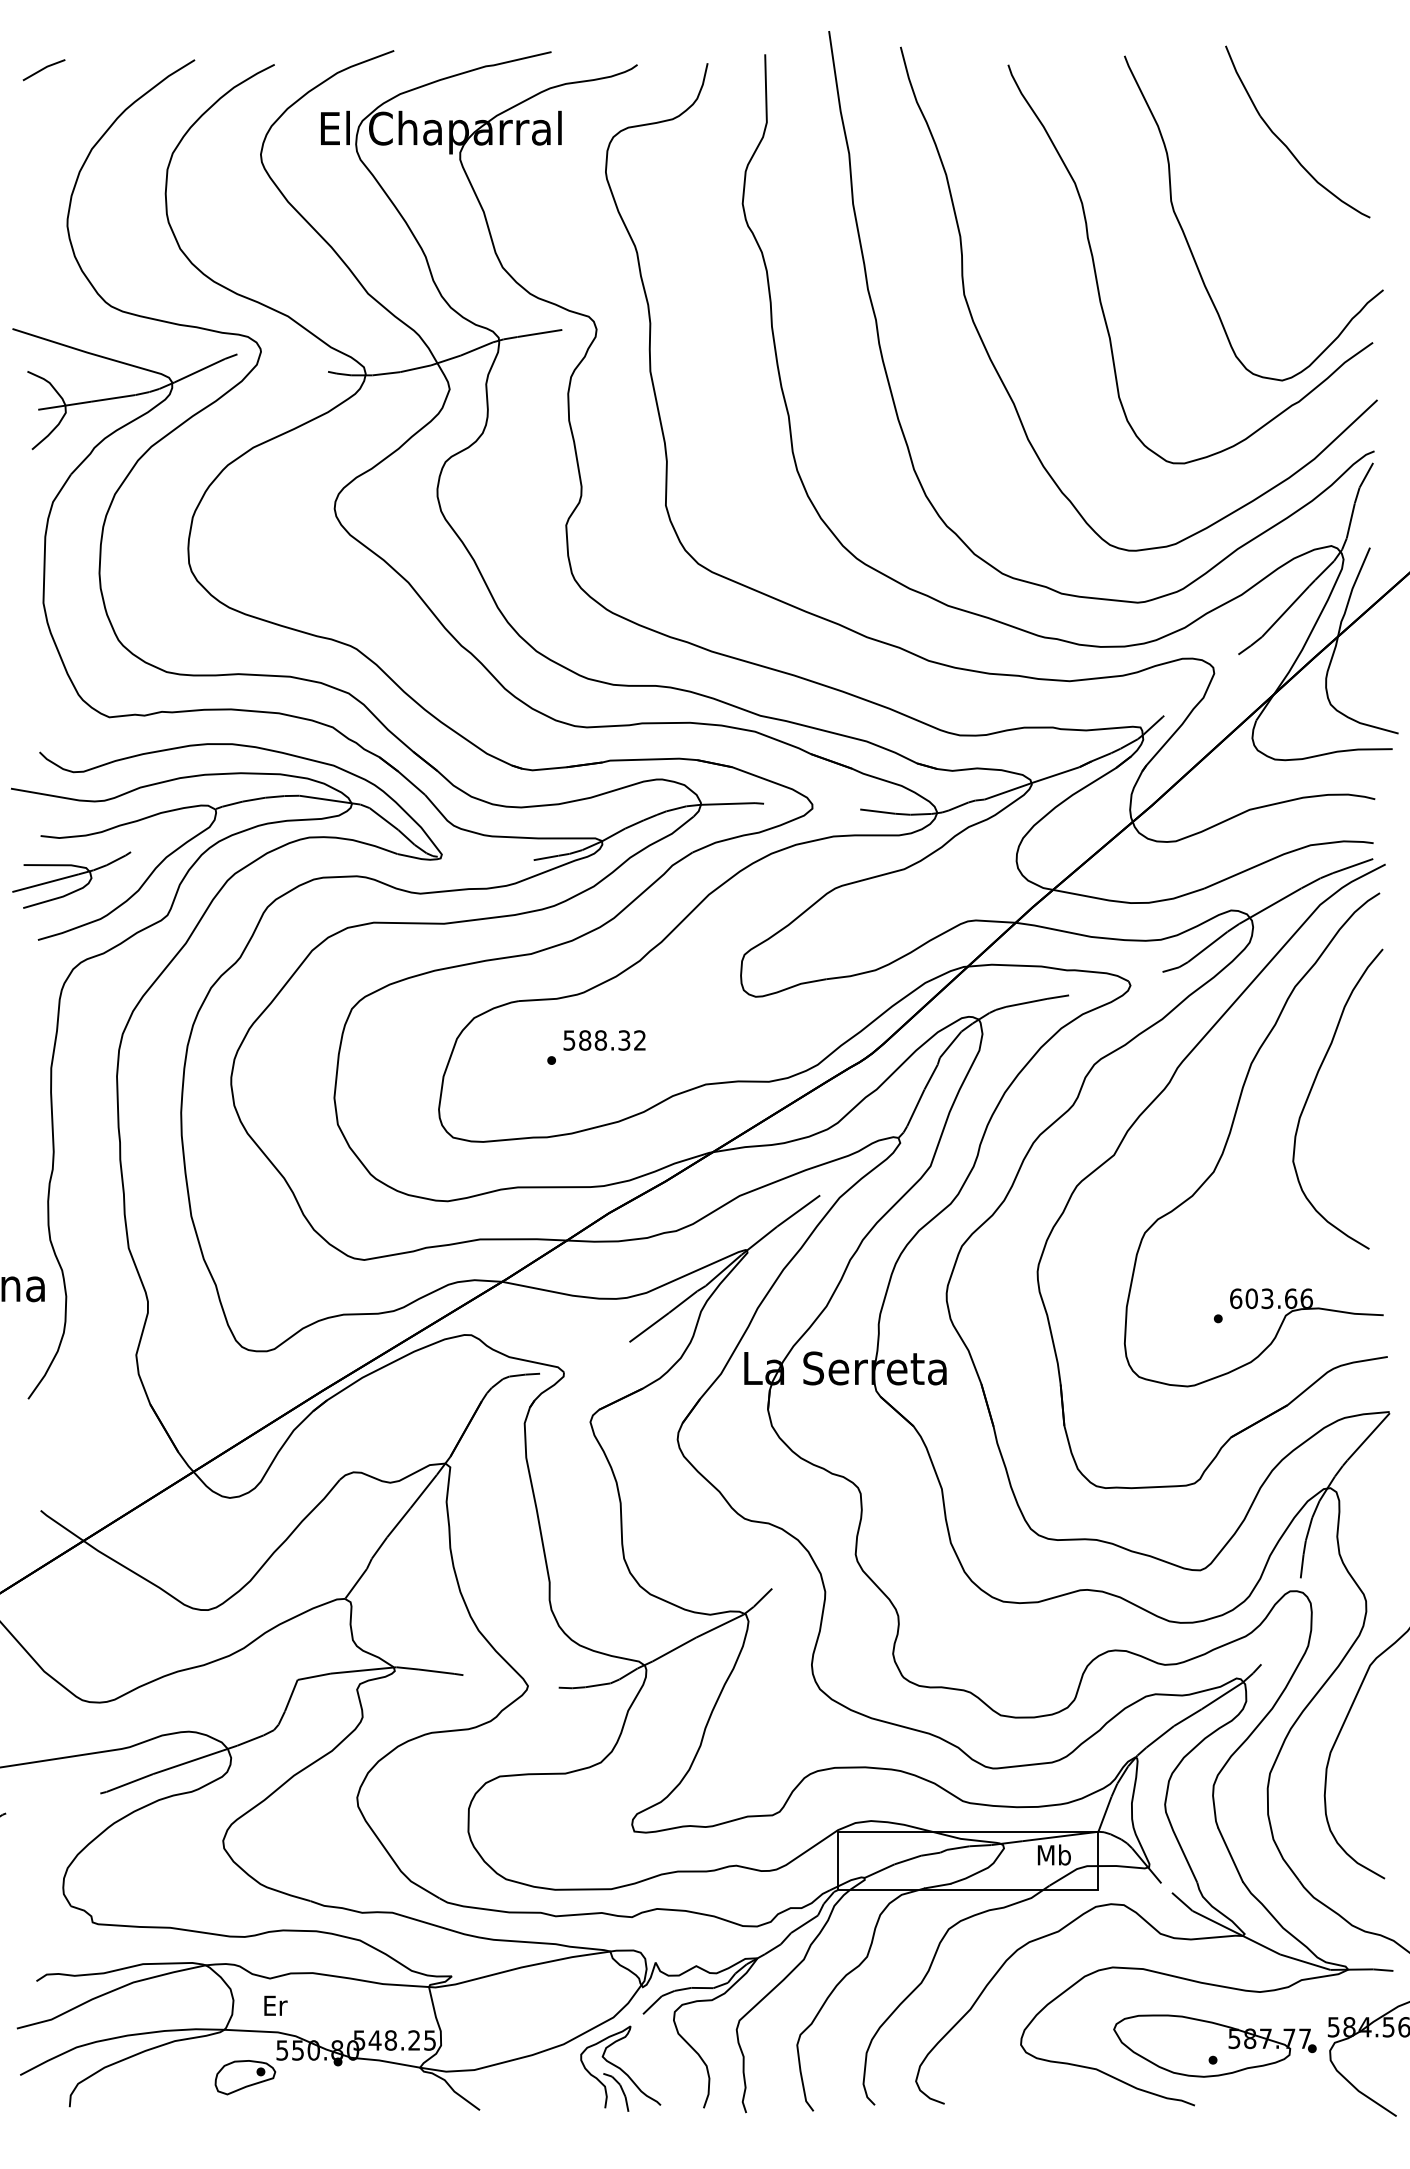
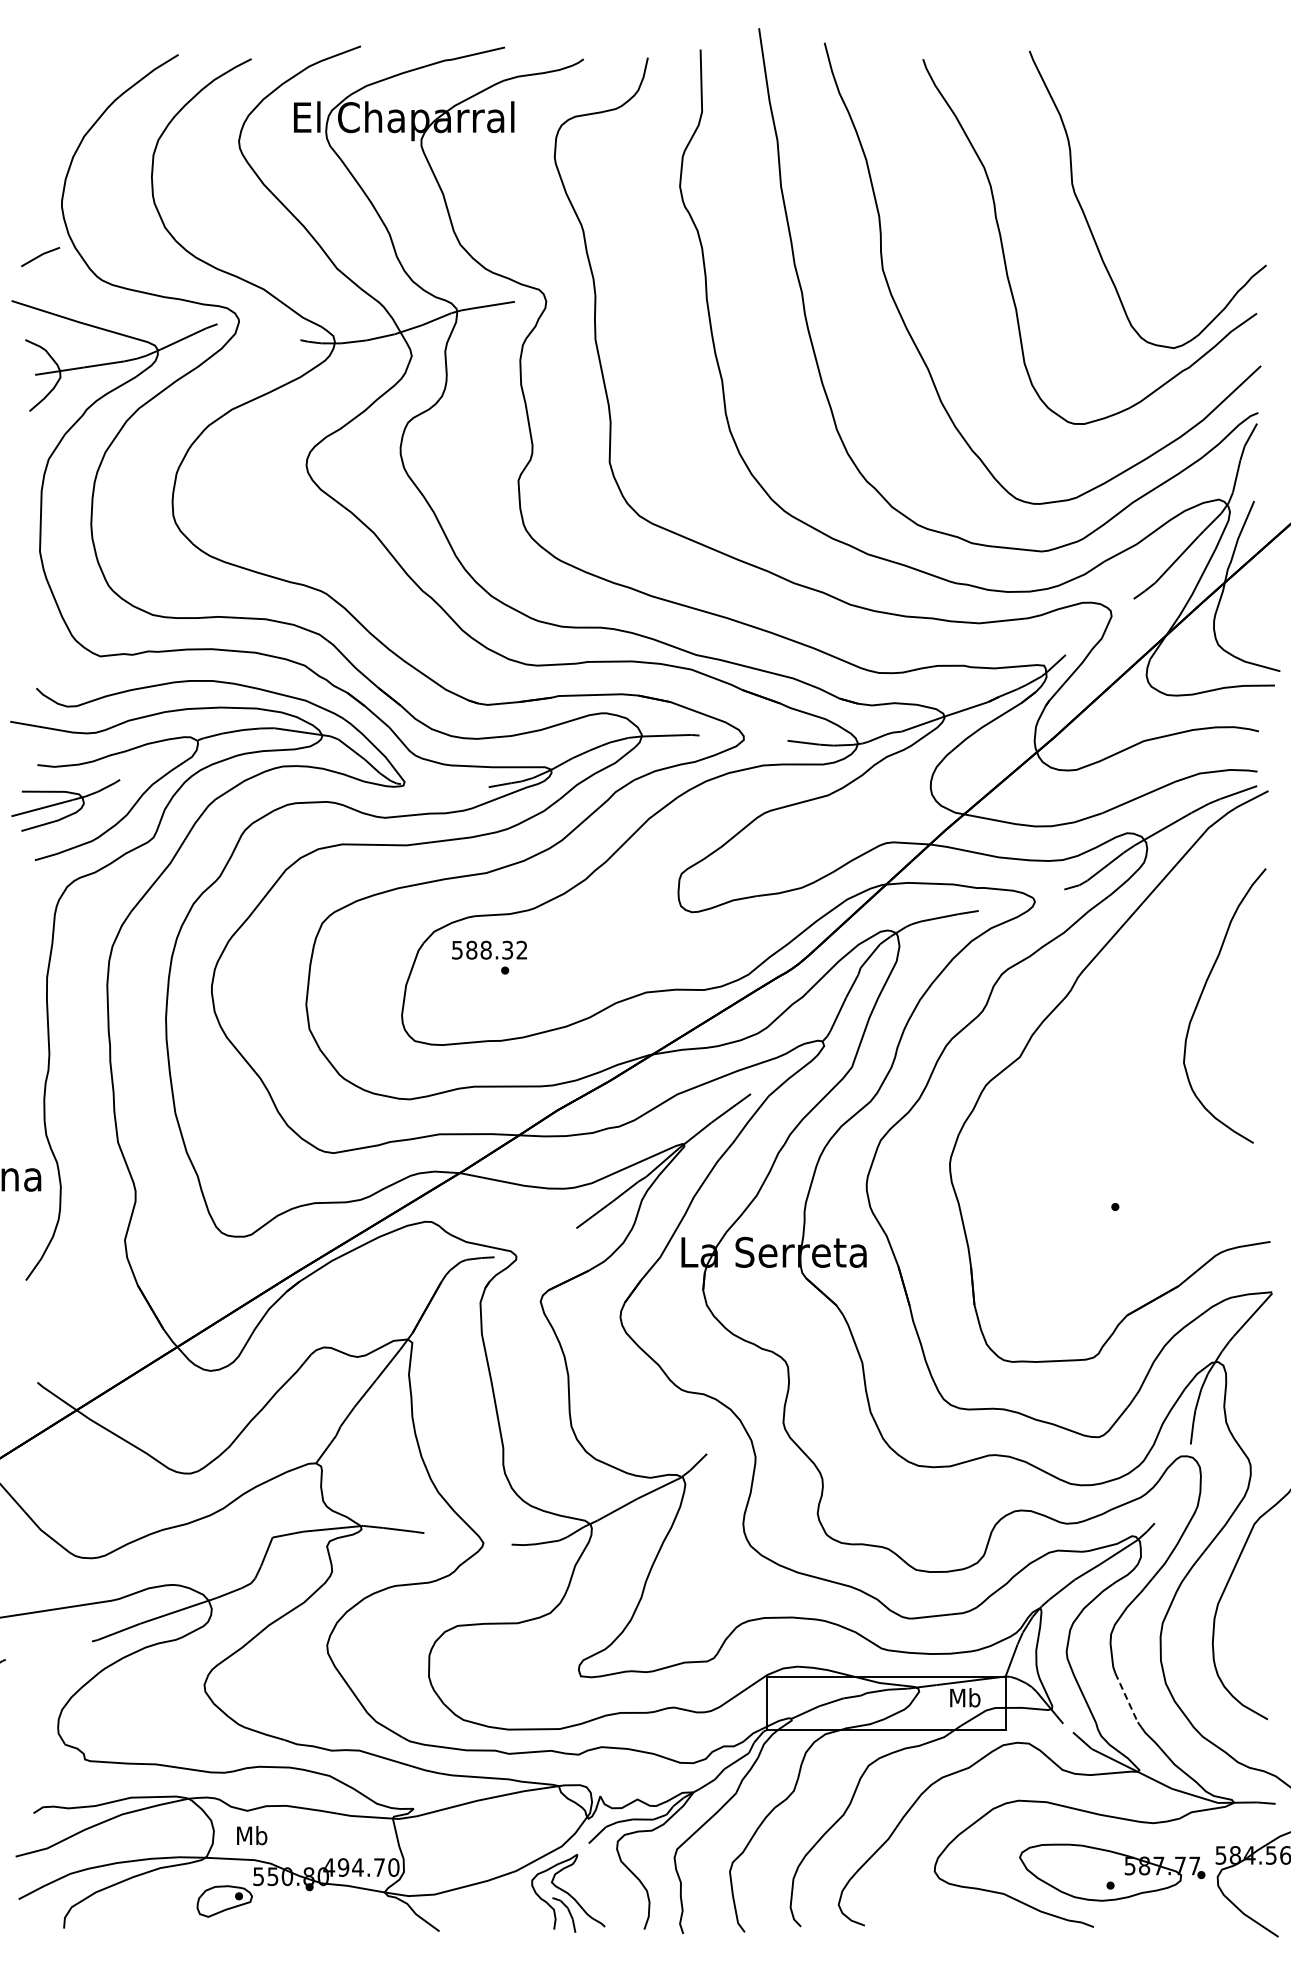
line: (44, 69) -> (40, 256), moved
part: (1285, 143) -> (1176, 131), removed
text: (604, 1039) -> (489, 949), moved
part: (1231, 1132) -> (1127, 1036), removed
line: (1230, 1854) -> (1126, 1697), solid -> dashed
text: (275, 2005) -> (252, 1835), Er -> Mb
text: (394, 2040) -> (361, 1867), 548.25 -> 494.70

